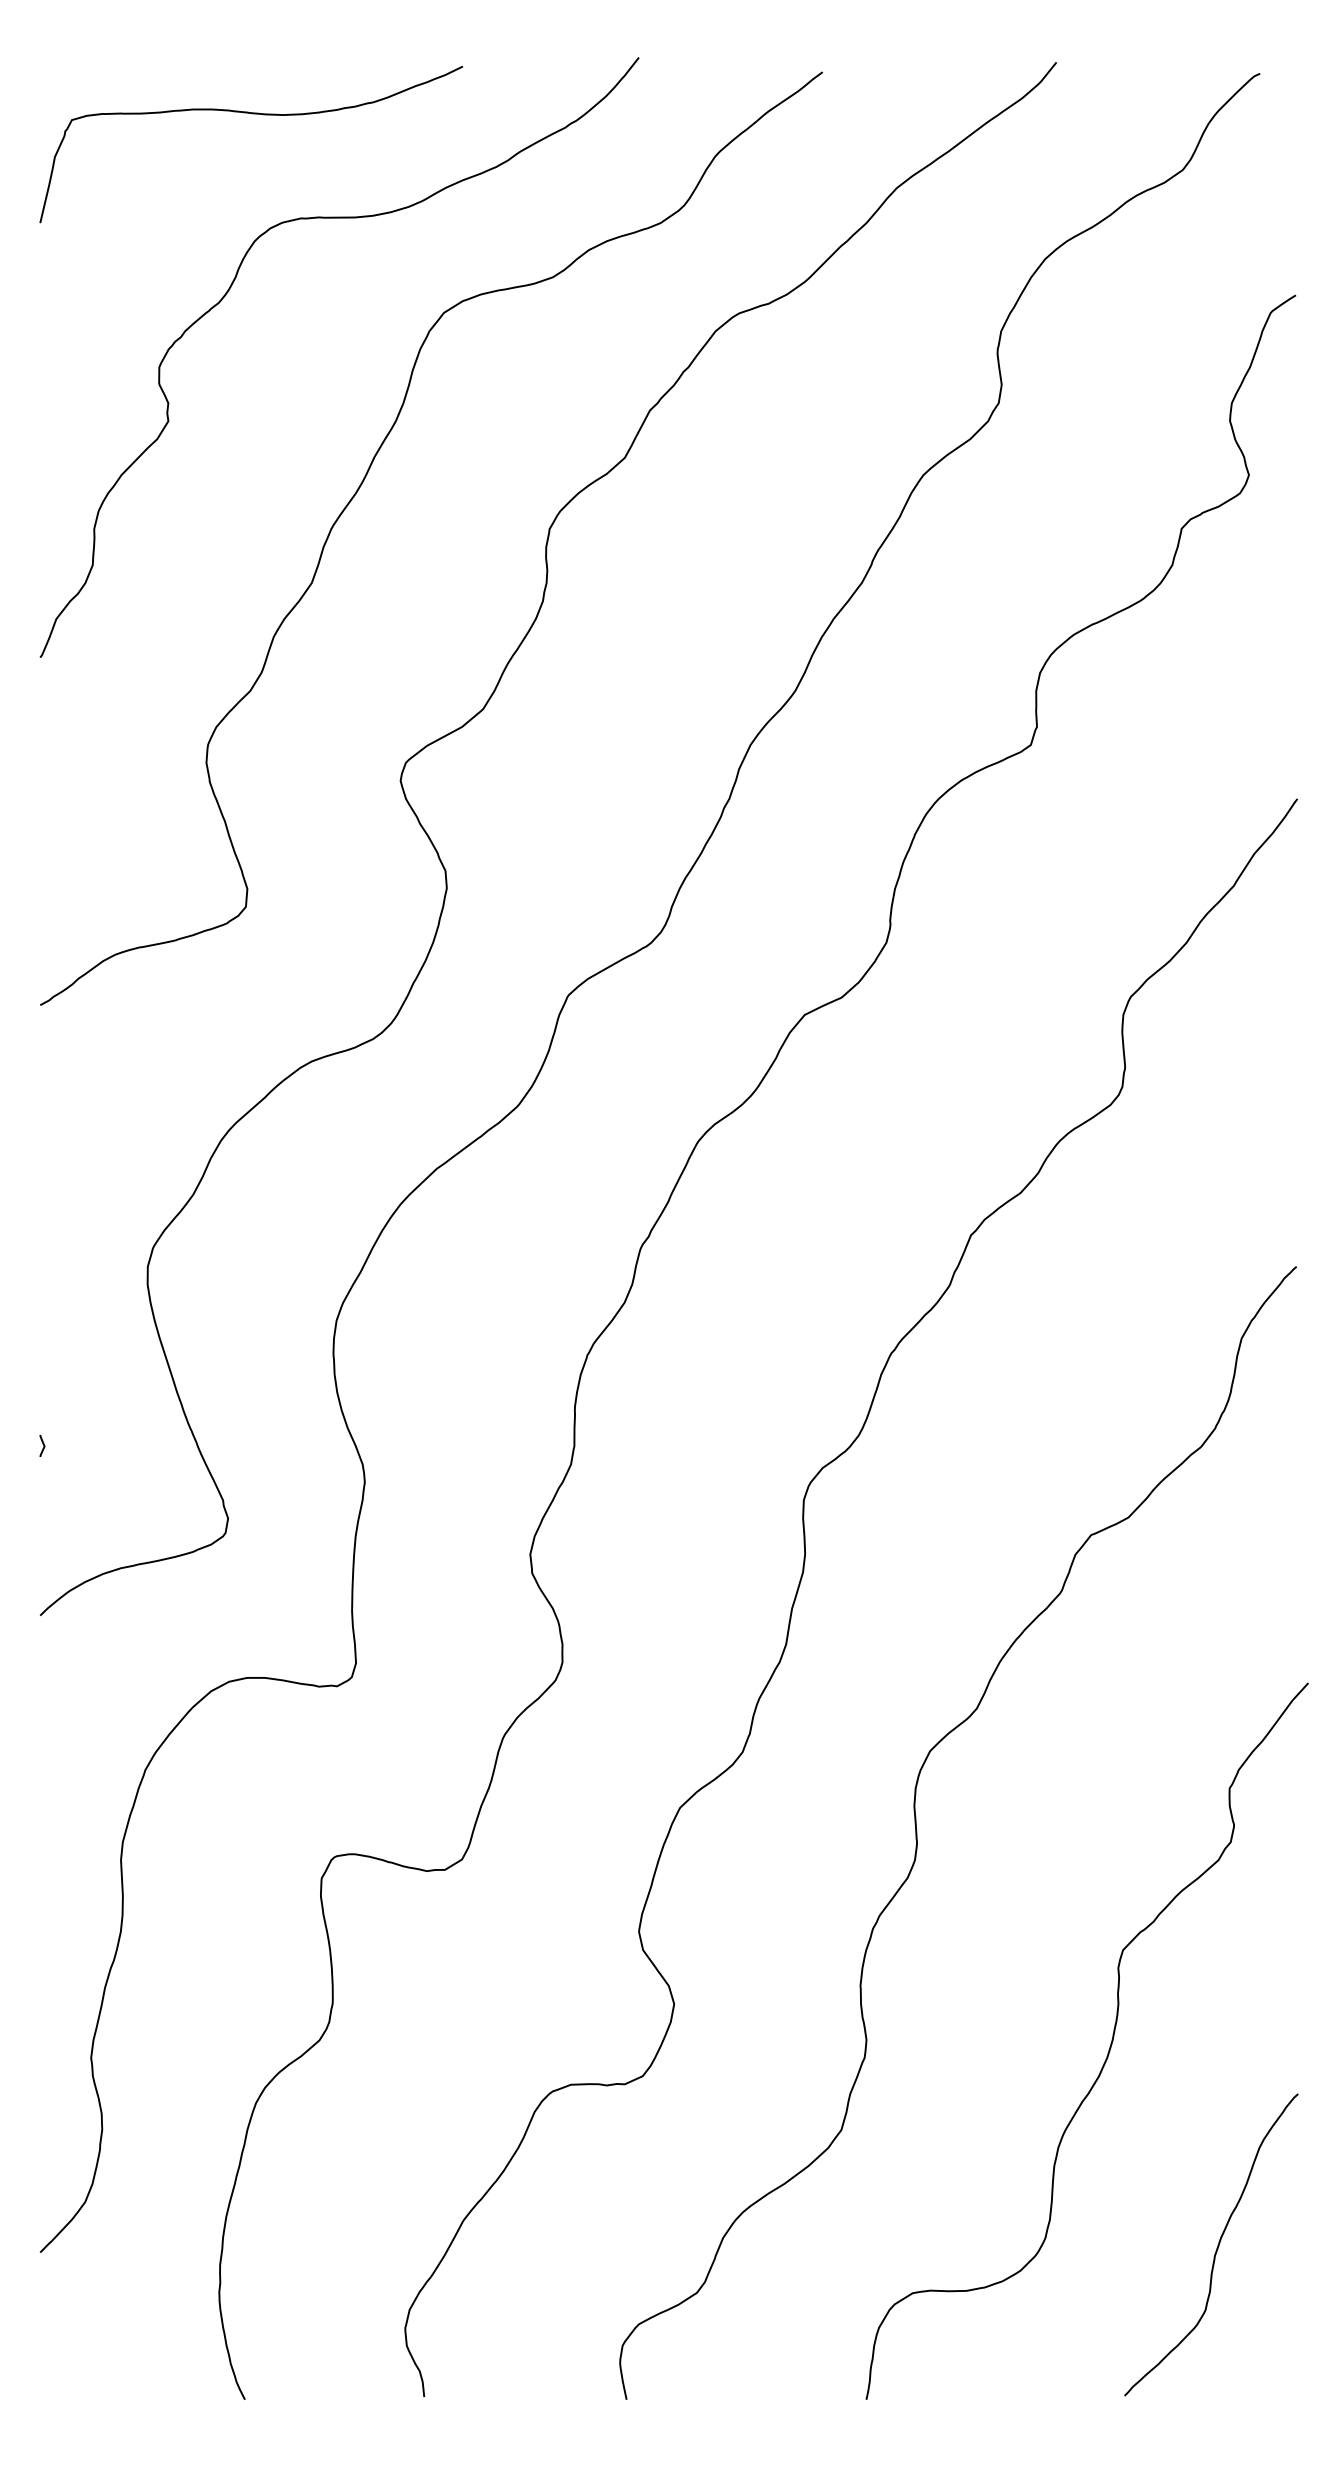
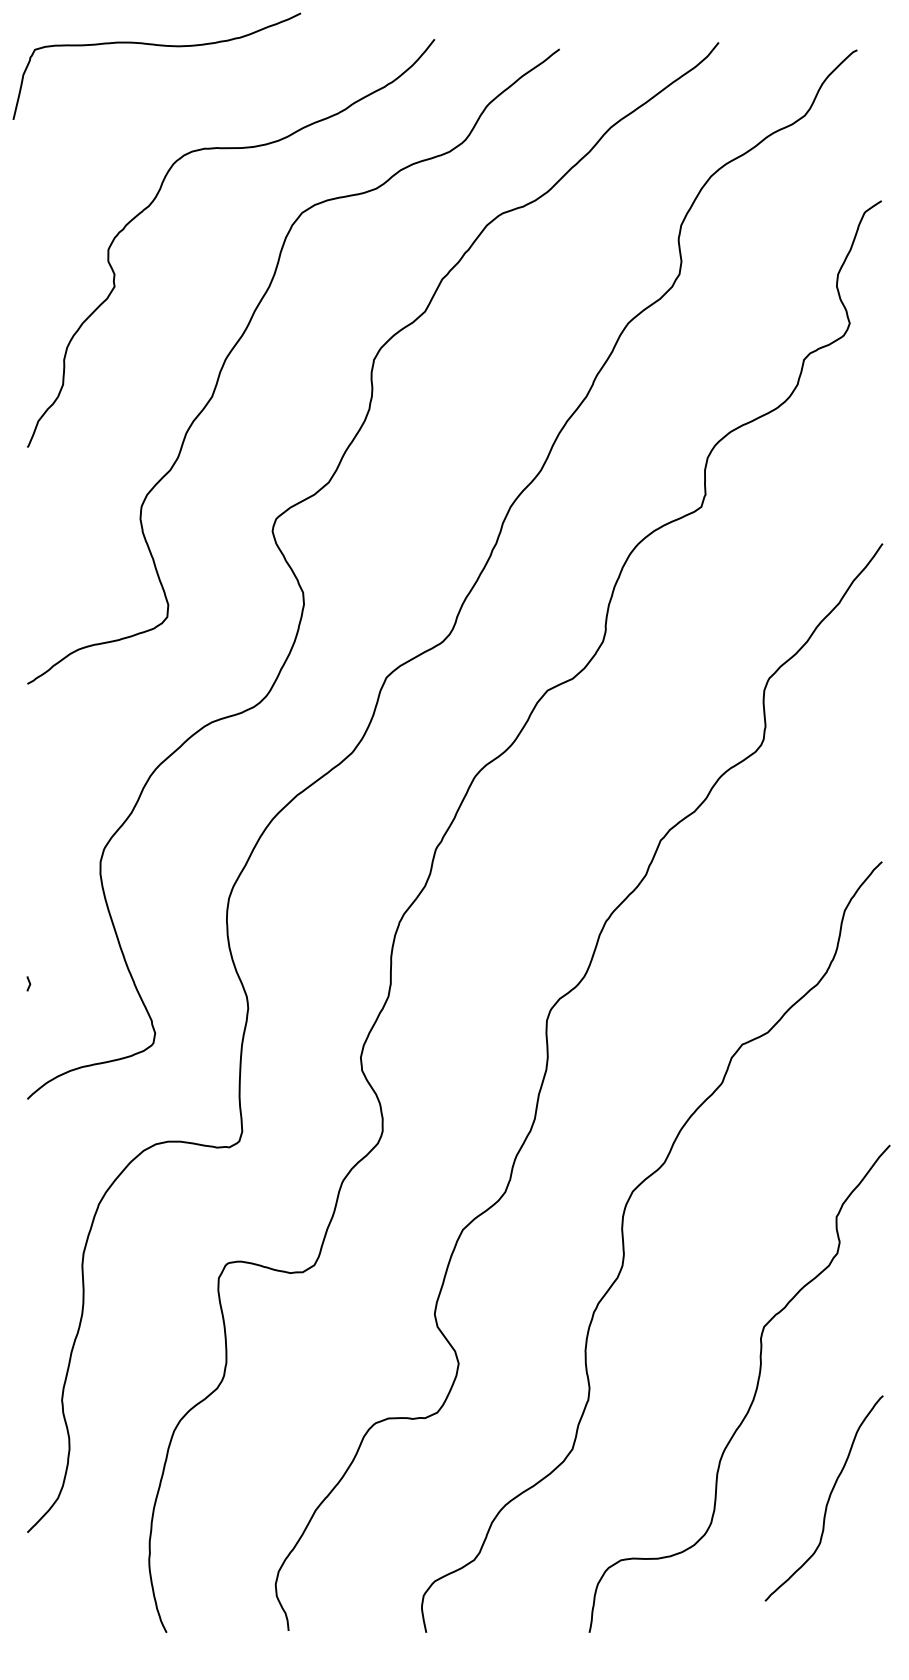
curve: (253, 115) -> (158, 46), moved
curve: (1216, 2246) -> (827, 1499), moved

